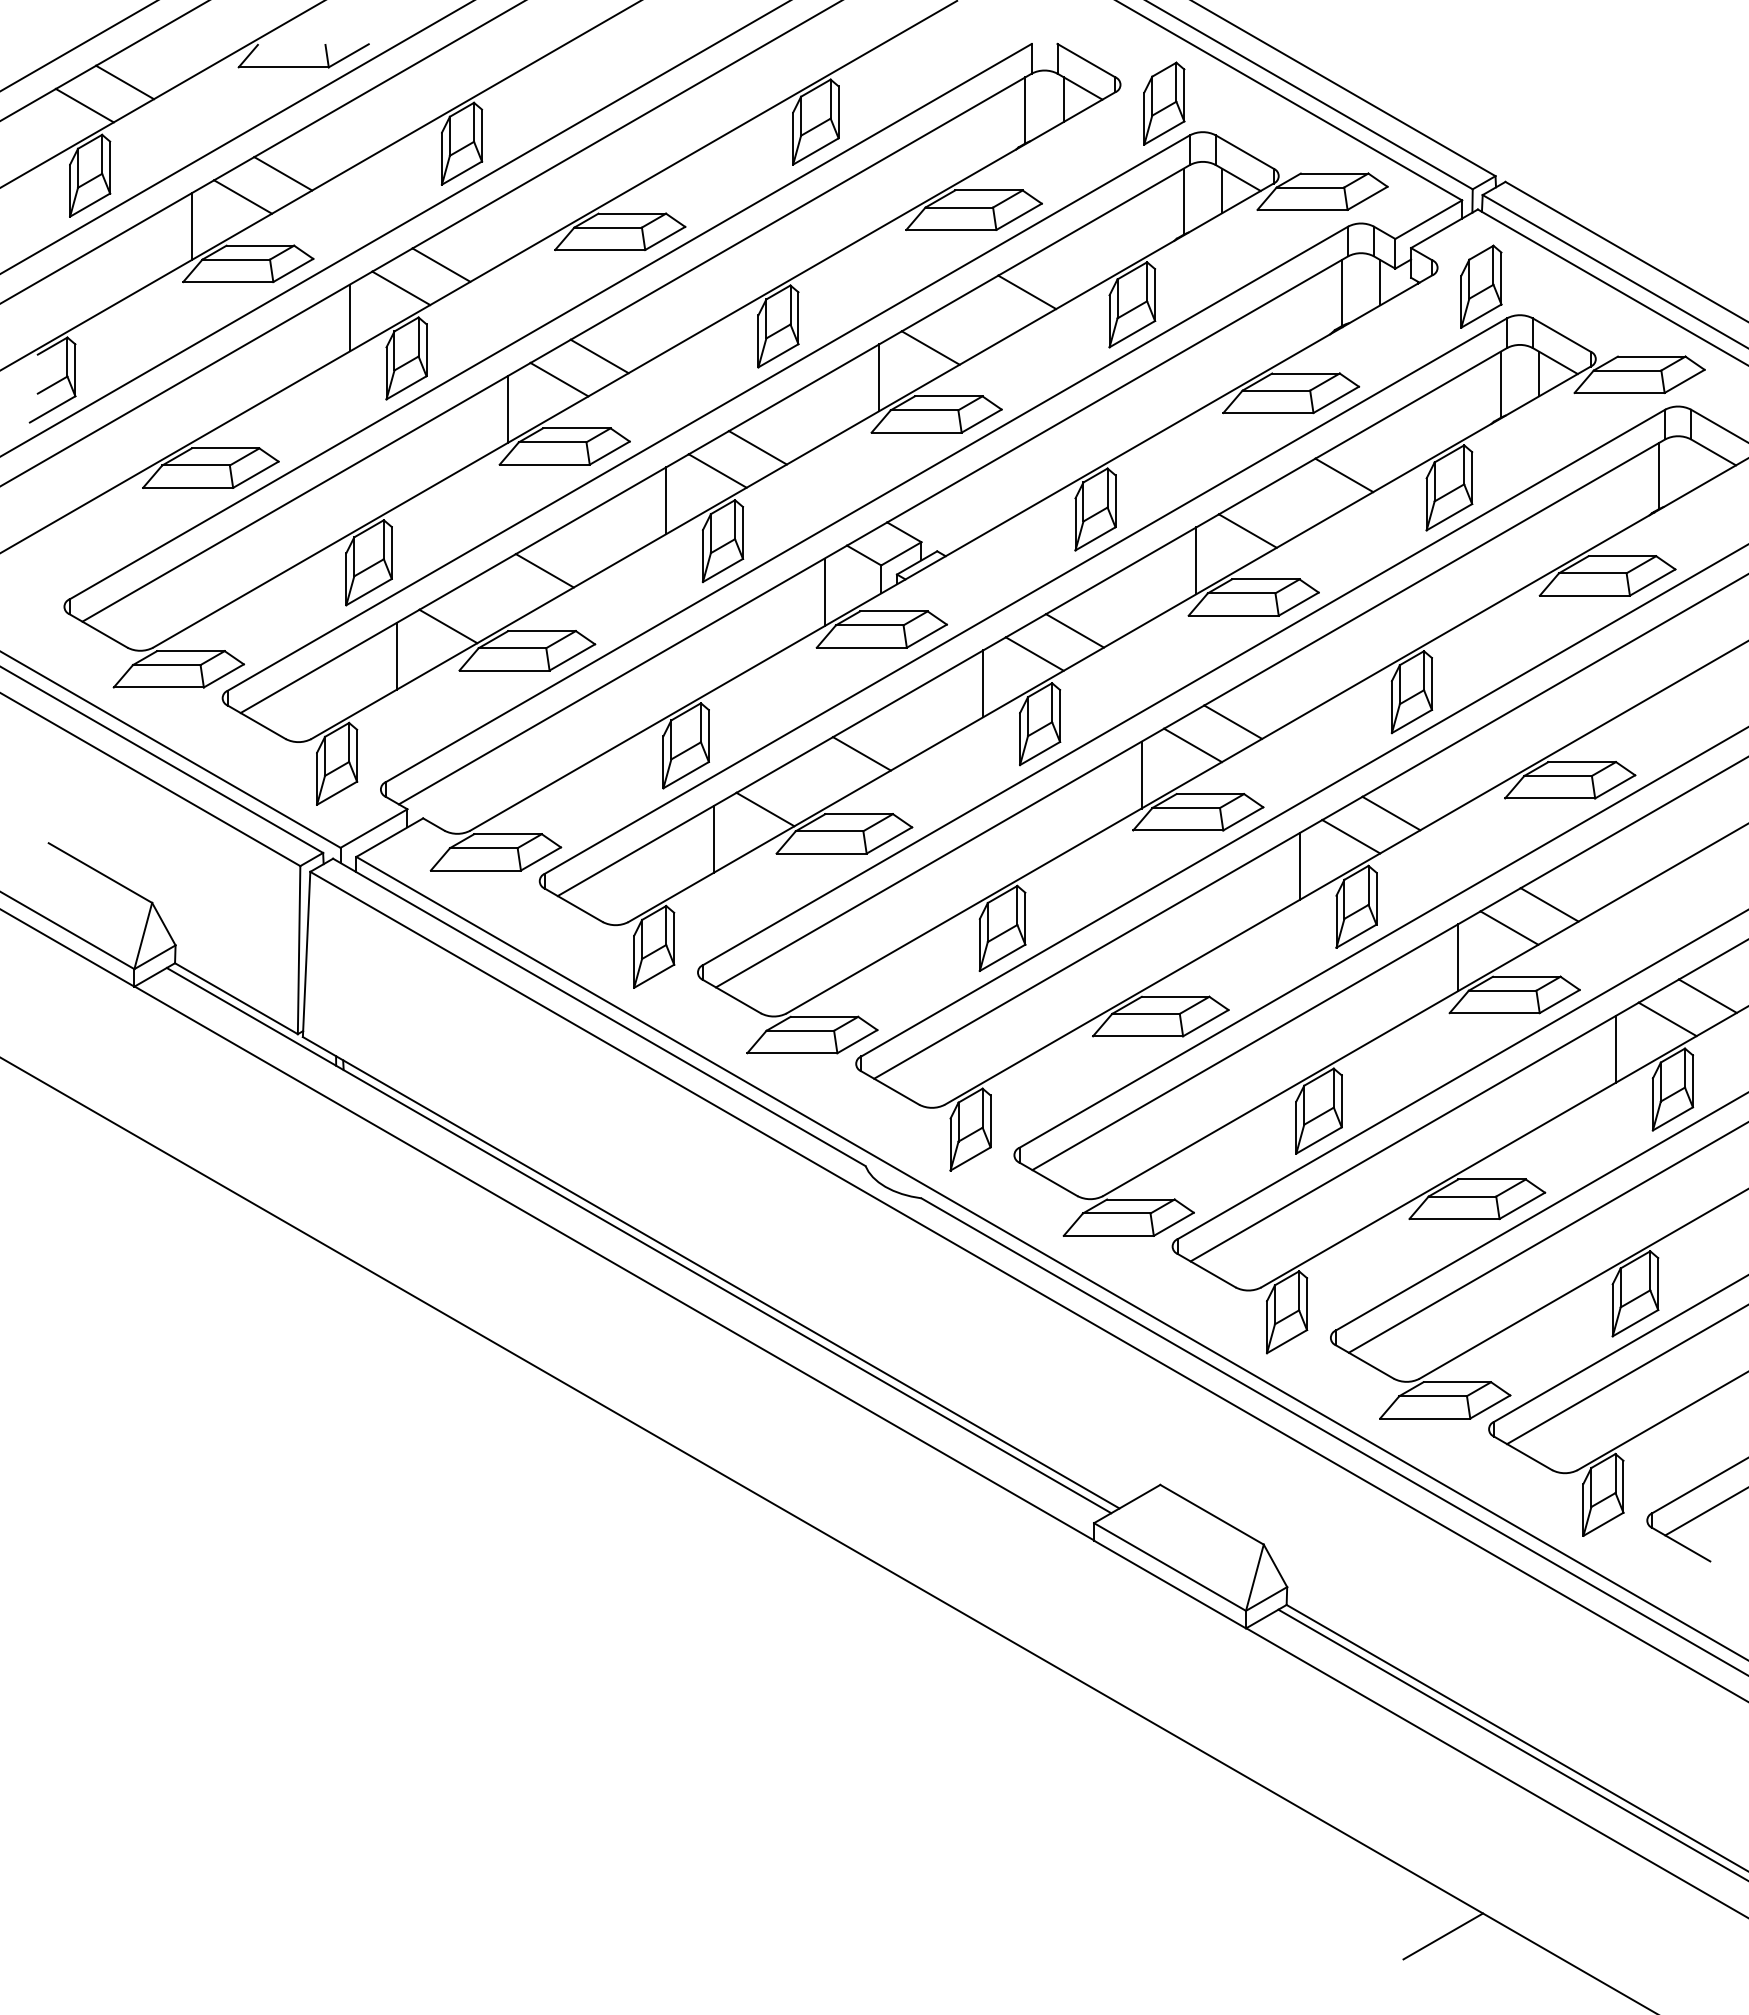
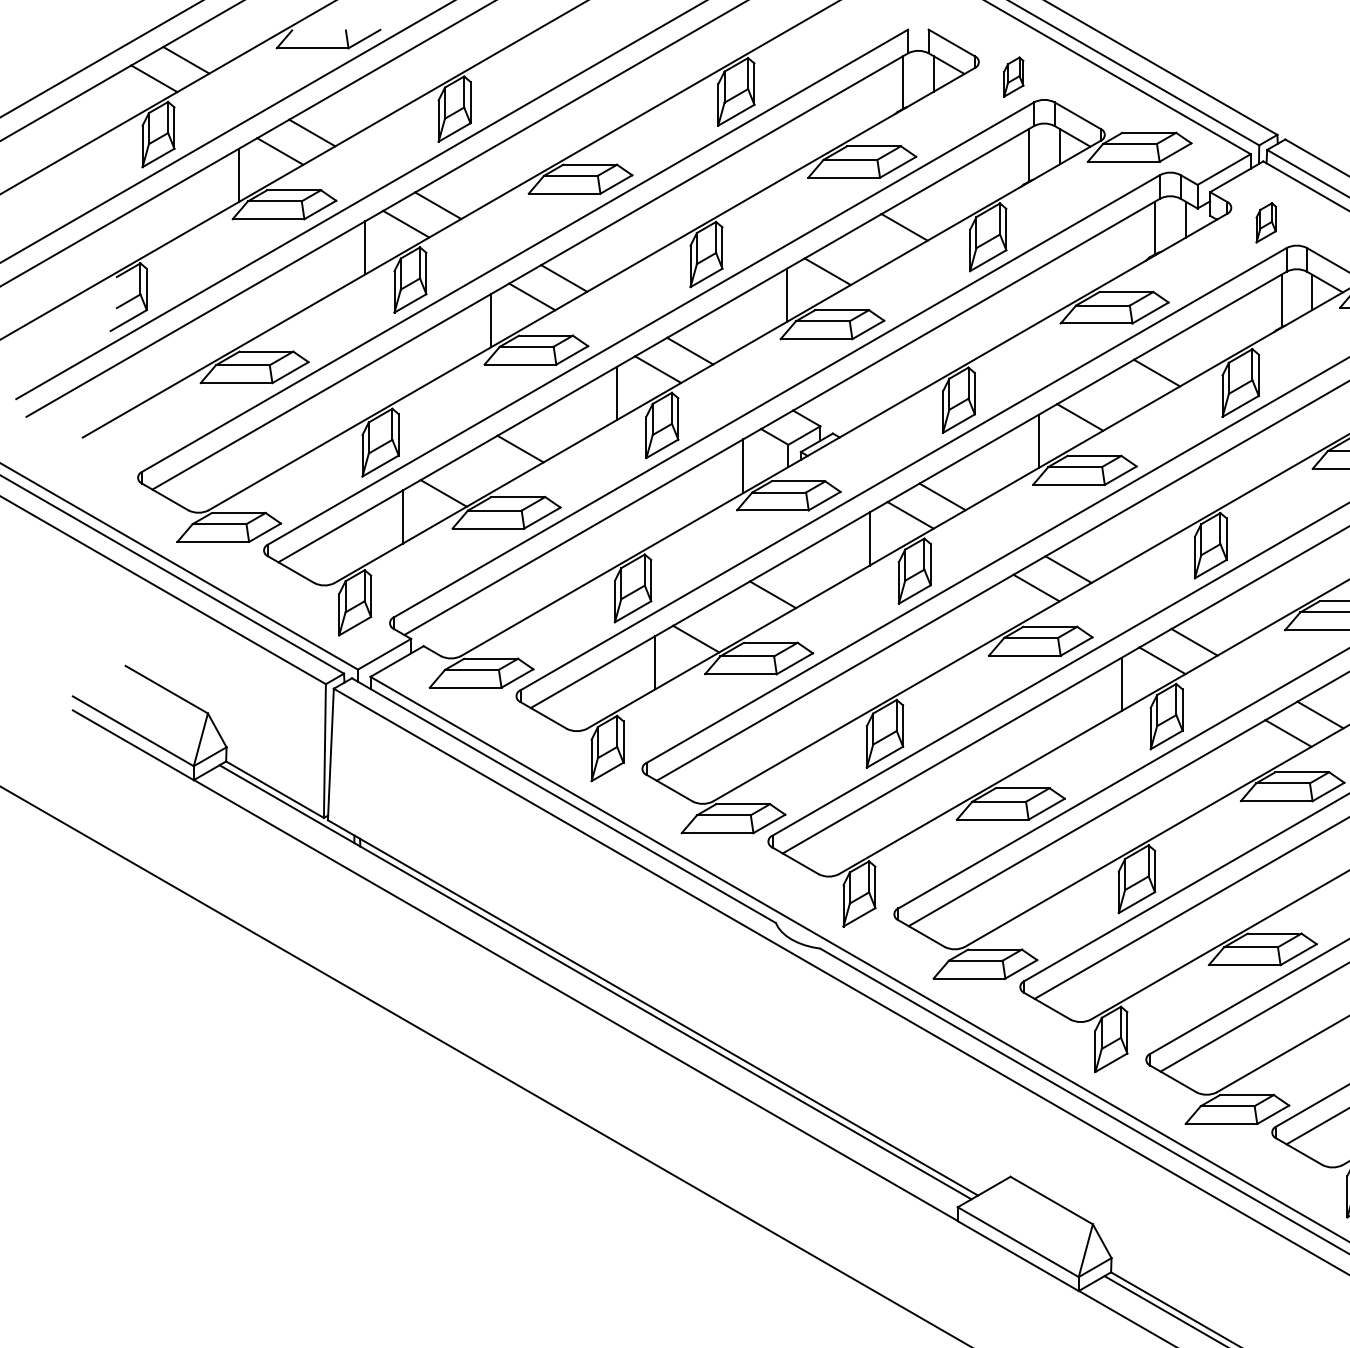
part: (1164, 103) -> (1013, 77), size x0.6
part: (1481, 286) -> (1266, 222), size x0.6
line: (1141, 774) -> (995, 611), removed
line: (1458, 957) -> (1247, 756), removed

